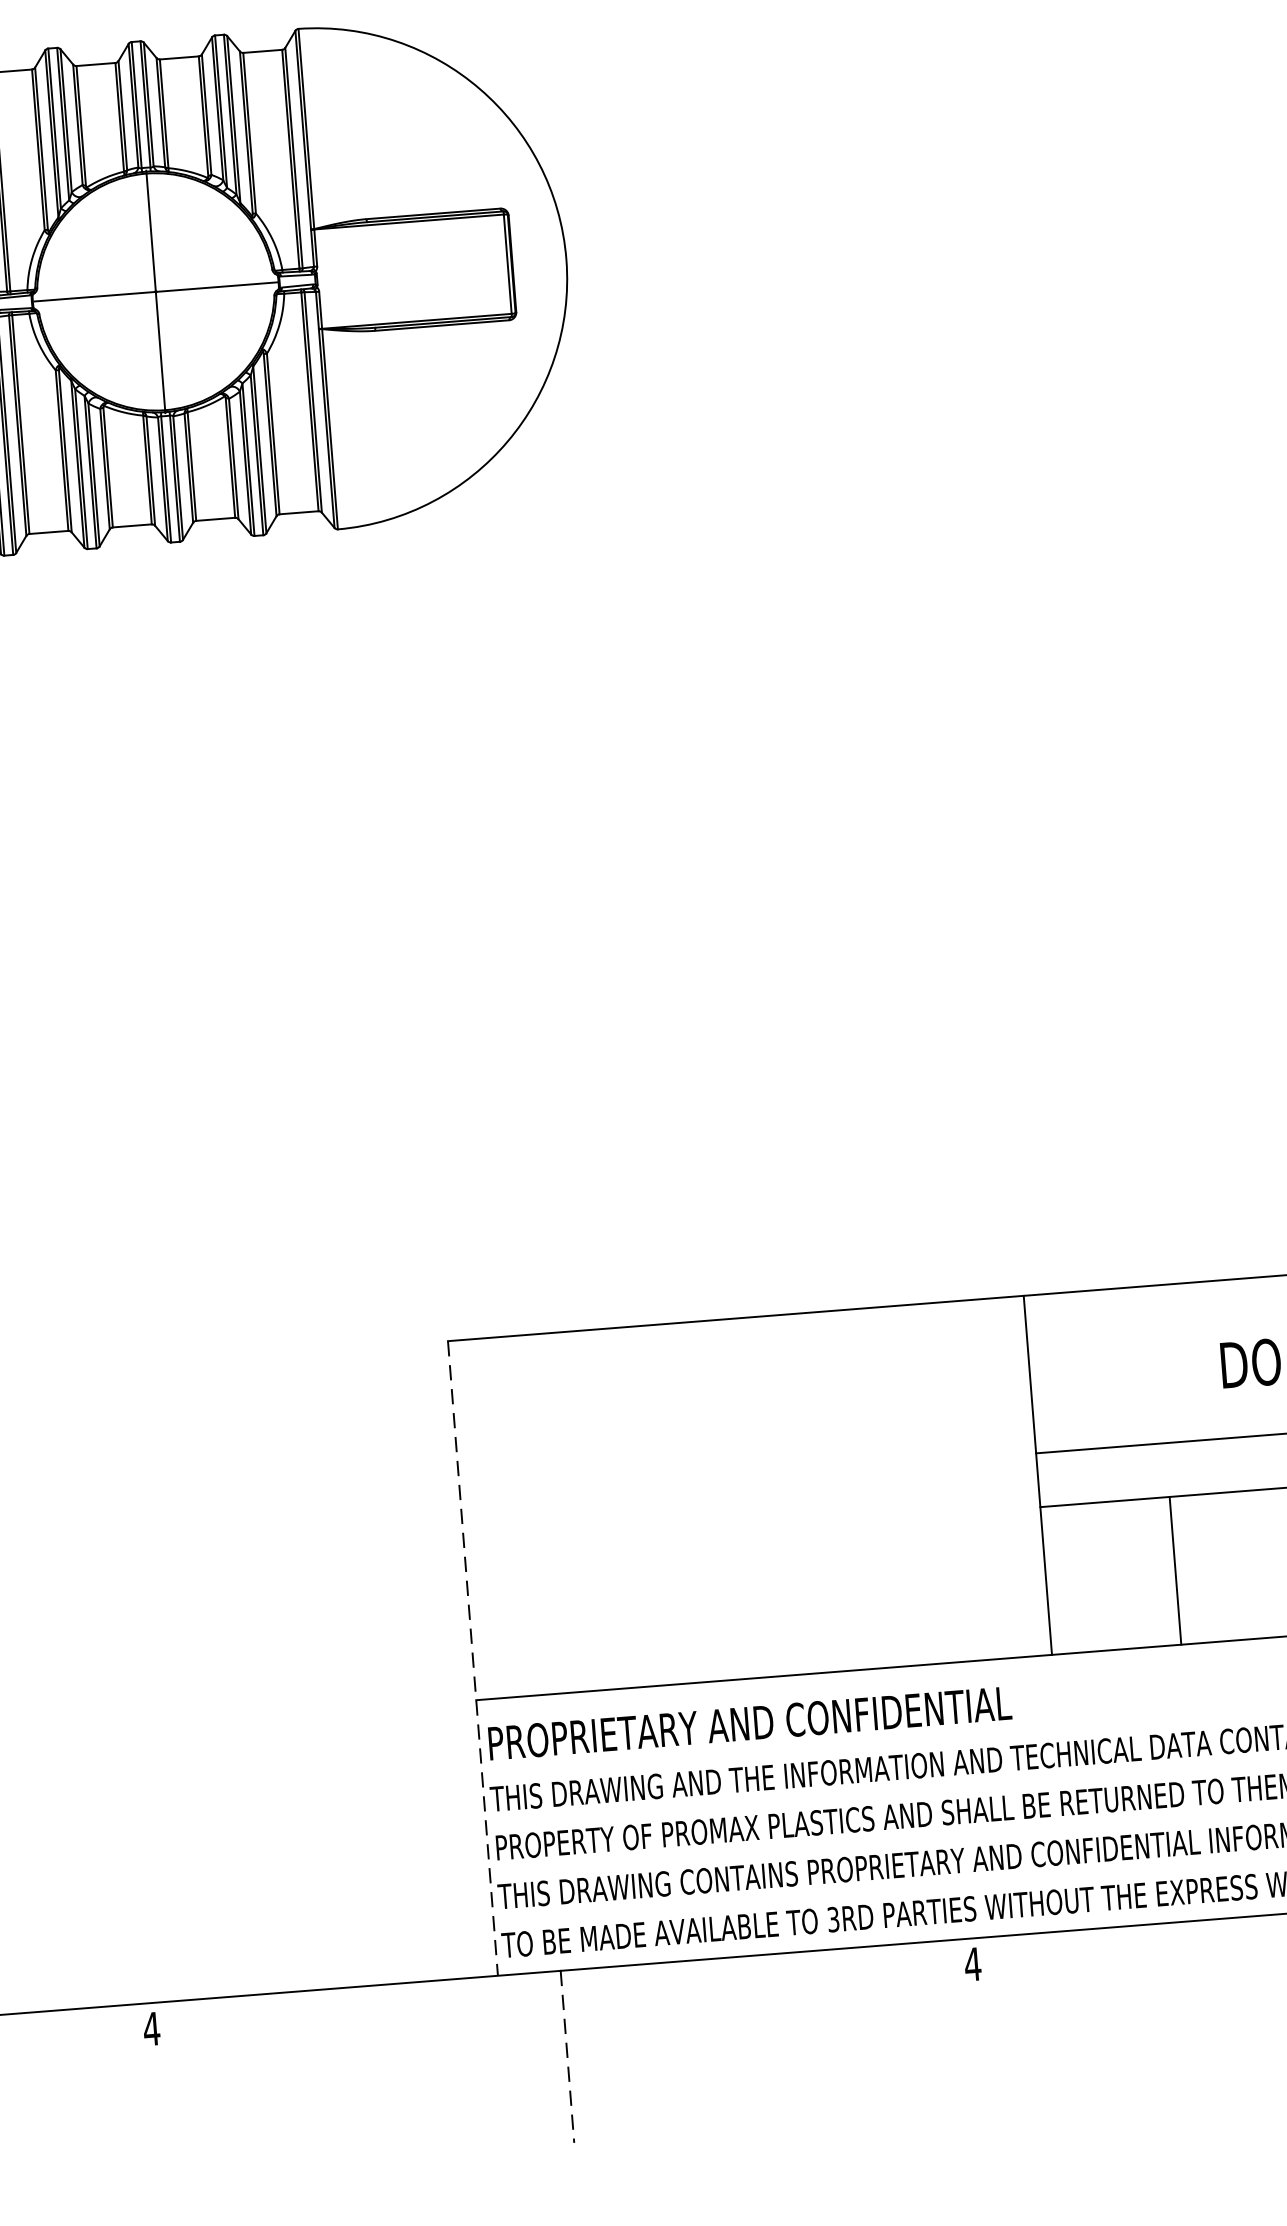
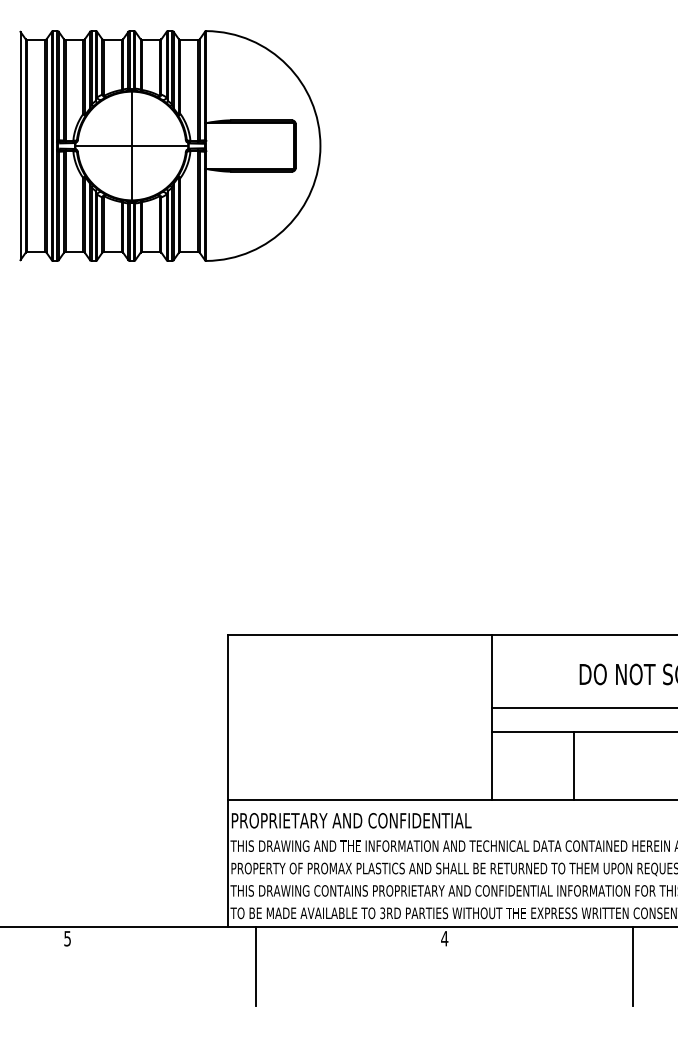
line: (1175, 1571) -> (574, 766), moved
line: (472, 1659) -> (227, 781), dashed -> solid
text: (151, 2028) -> (67, 938), 4 -> 5
line: (567, 2057) -> (256, 966), dashed -> solid

